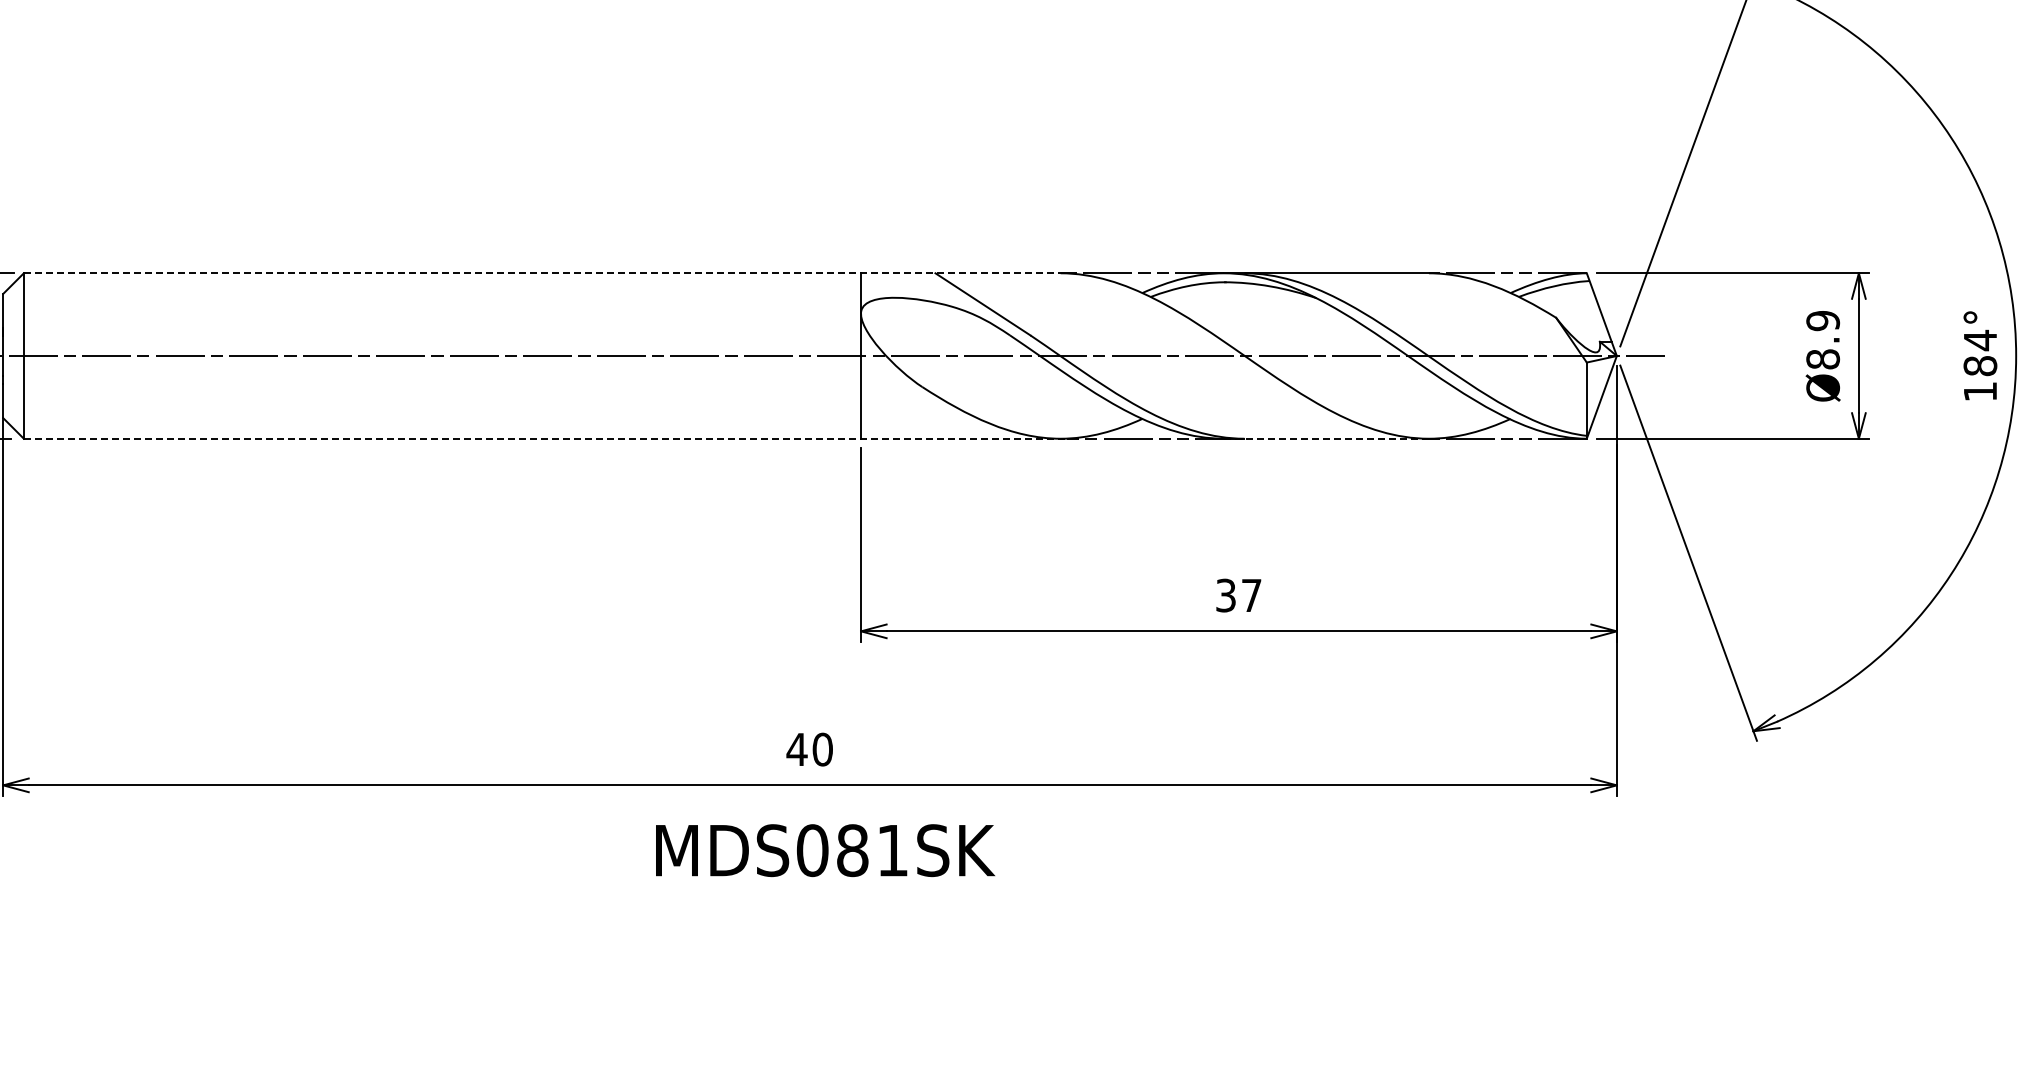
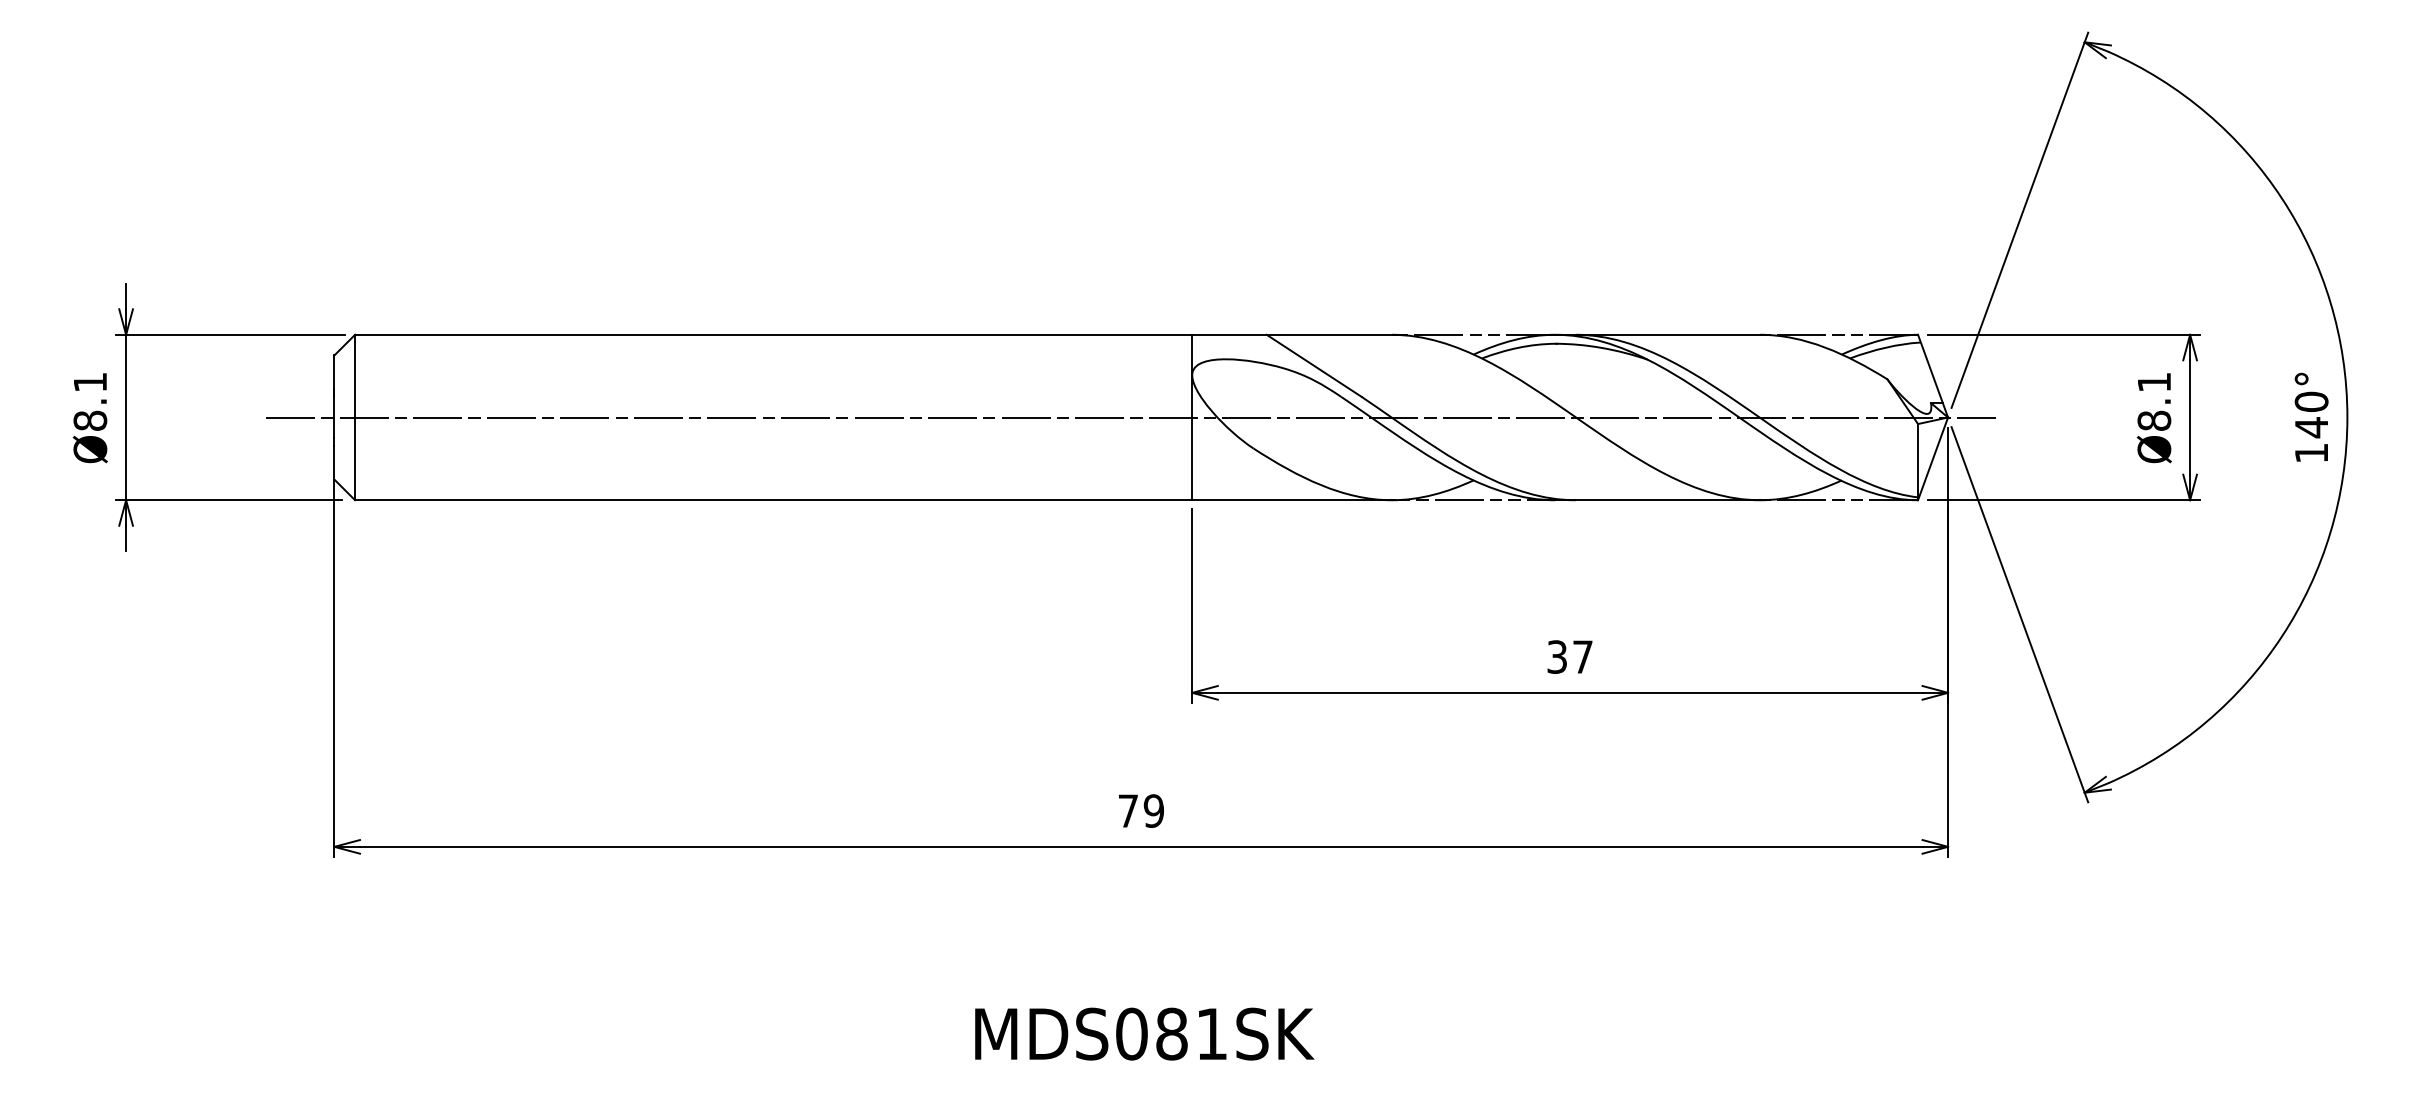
line: (544, 273) -> (875, 334), dashed -> solid
text: (1823, 321) -> (2154, 382), Ø8.9 -> Ø8.1
text: (1980, 353) -> (2311, 414), 184° -> 140°
line: (544, 439) -> (875, 500), dashed -> solid
line: (1326, 439) -> (1657, 500), dashed -> solid
text: (809, 749) -> (1140, 810), 40 -> 79
text: (825, 850) -> (1144, 1033), moved

